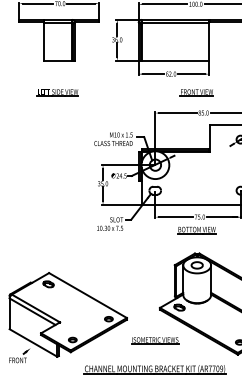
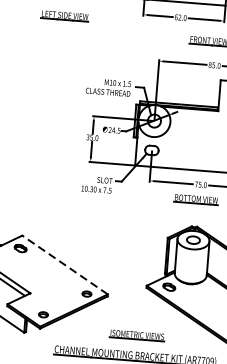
part: (57, 92) -> (64, 15), moved
line: (88, 295) -> (65, 265), solid -> dashed
part: (155, 340) -> (137, 335), moved

